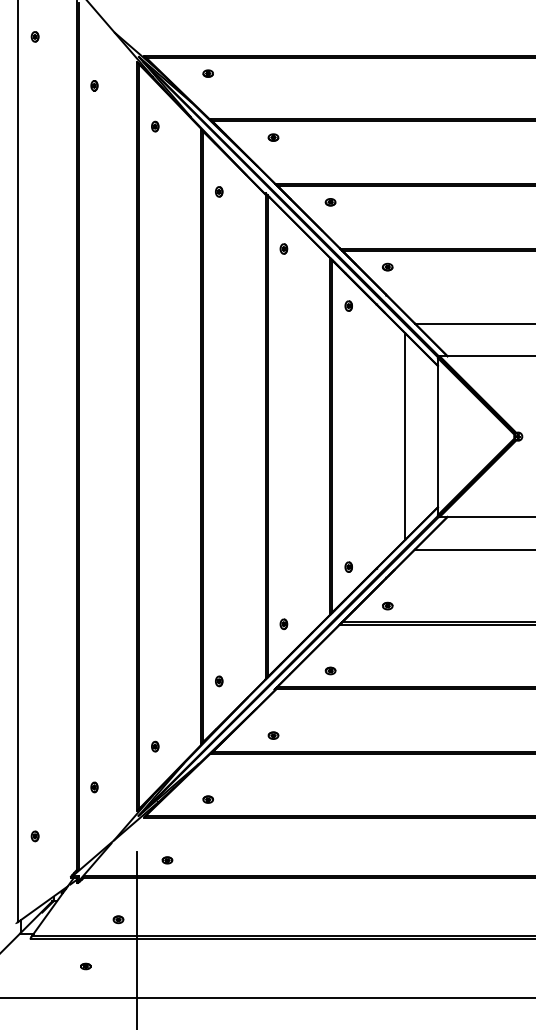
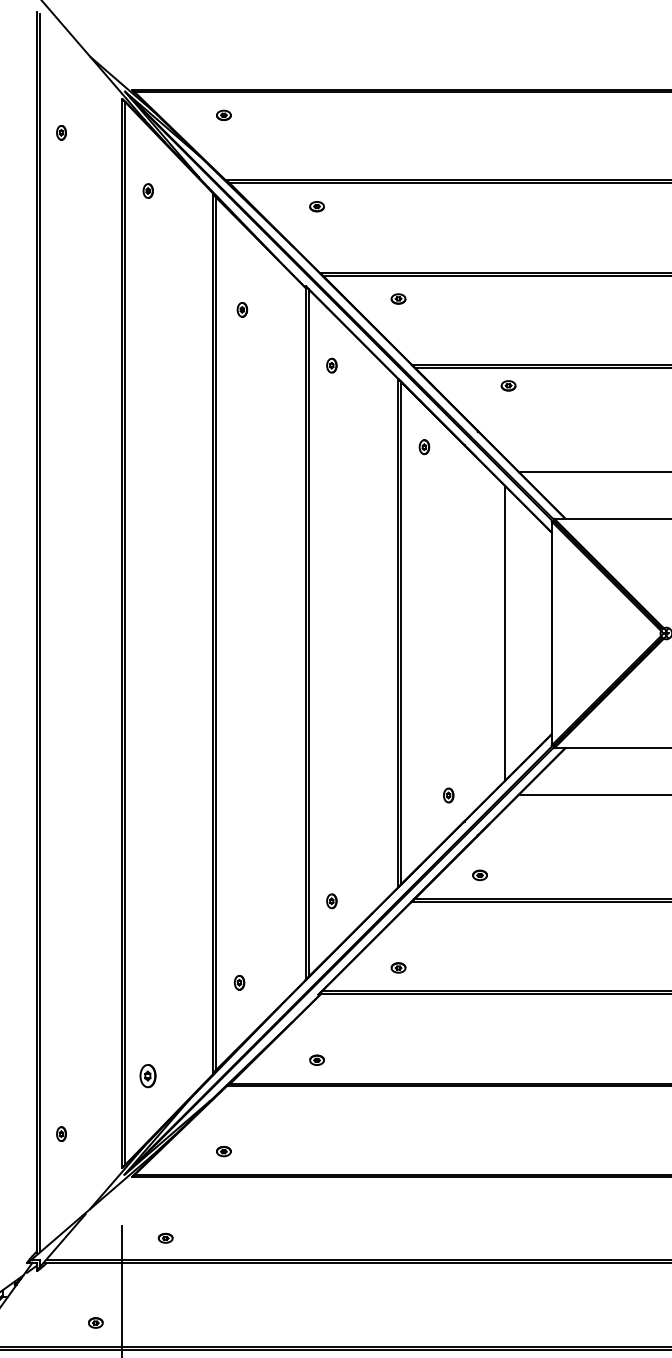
part: (219, 191) -> (242, 309), moved
part: (387, 266) -> (508, 384), moved
part: (348, 566) -> (448, 794), moved
part: (155, 746) -> (148, 1075), size x1.6

